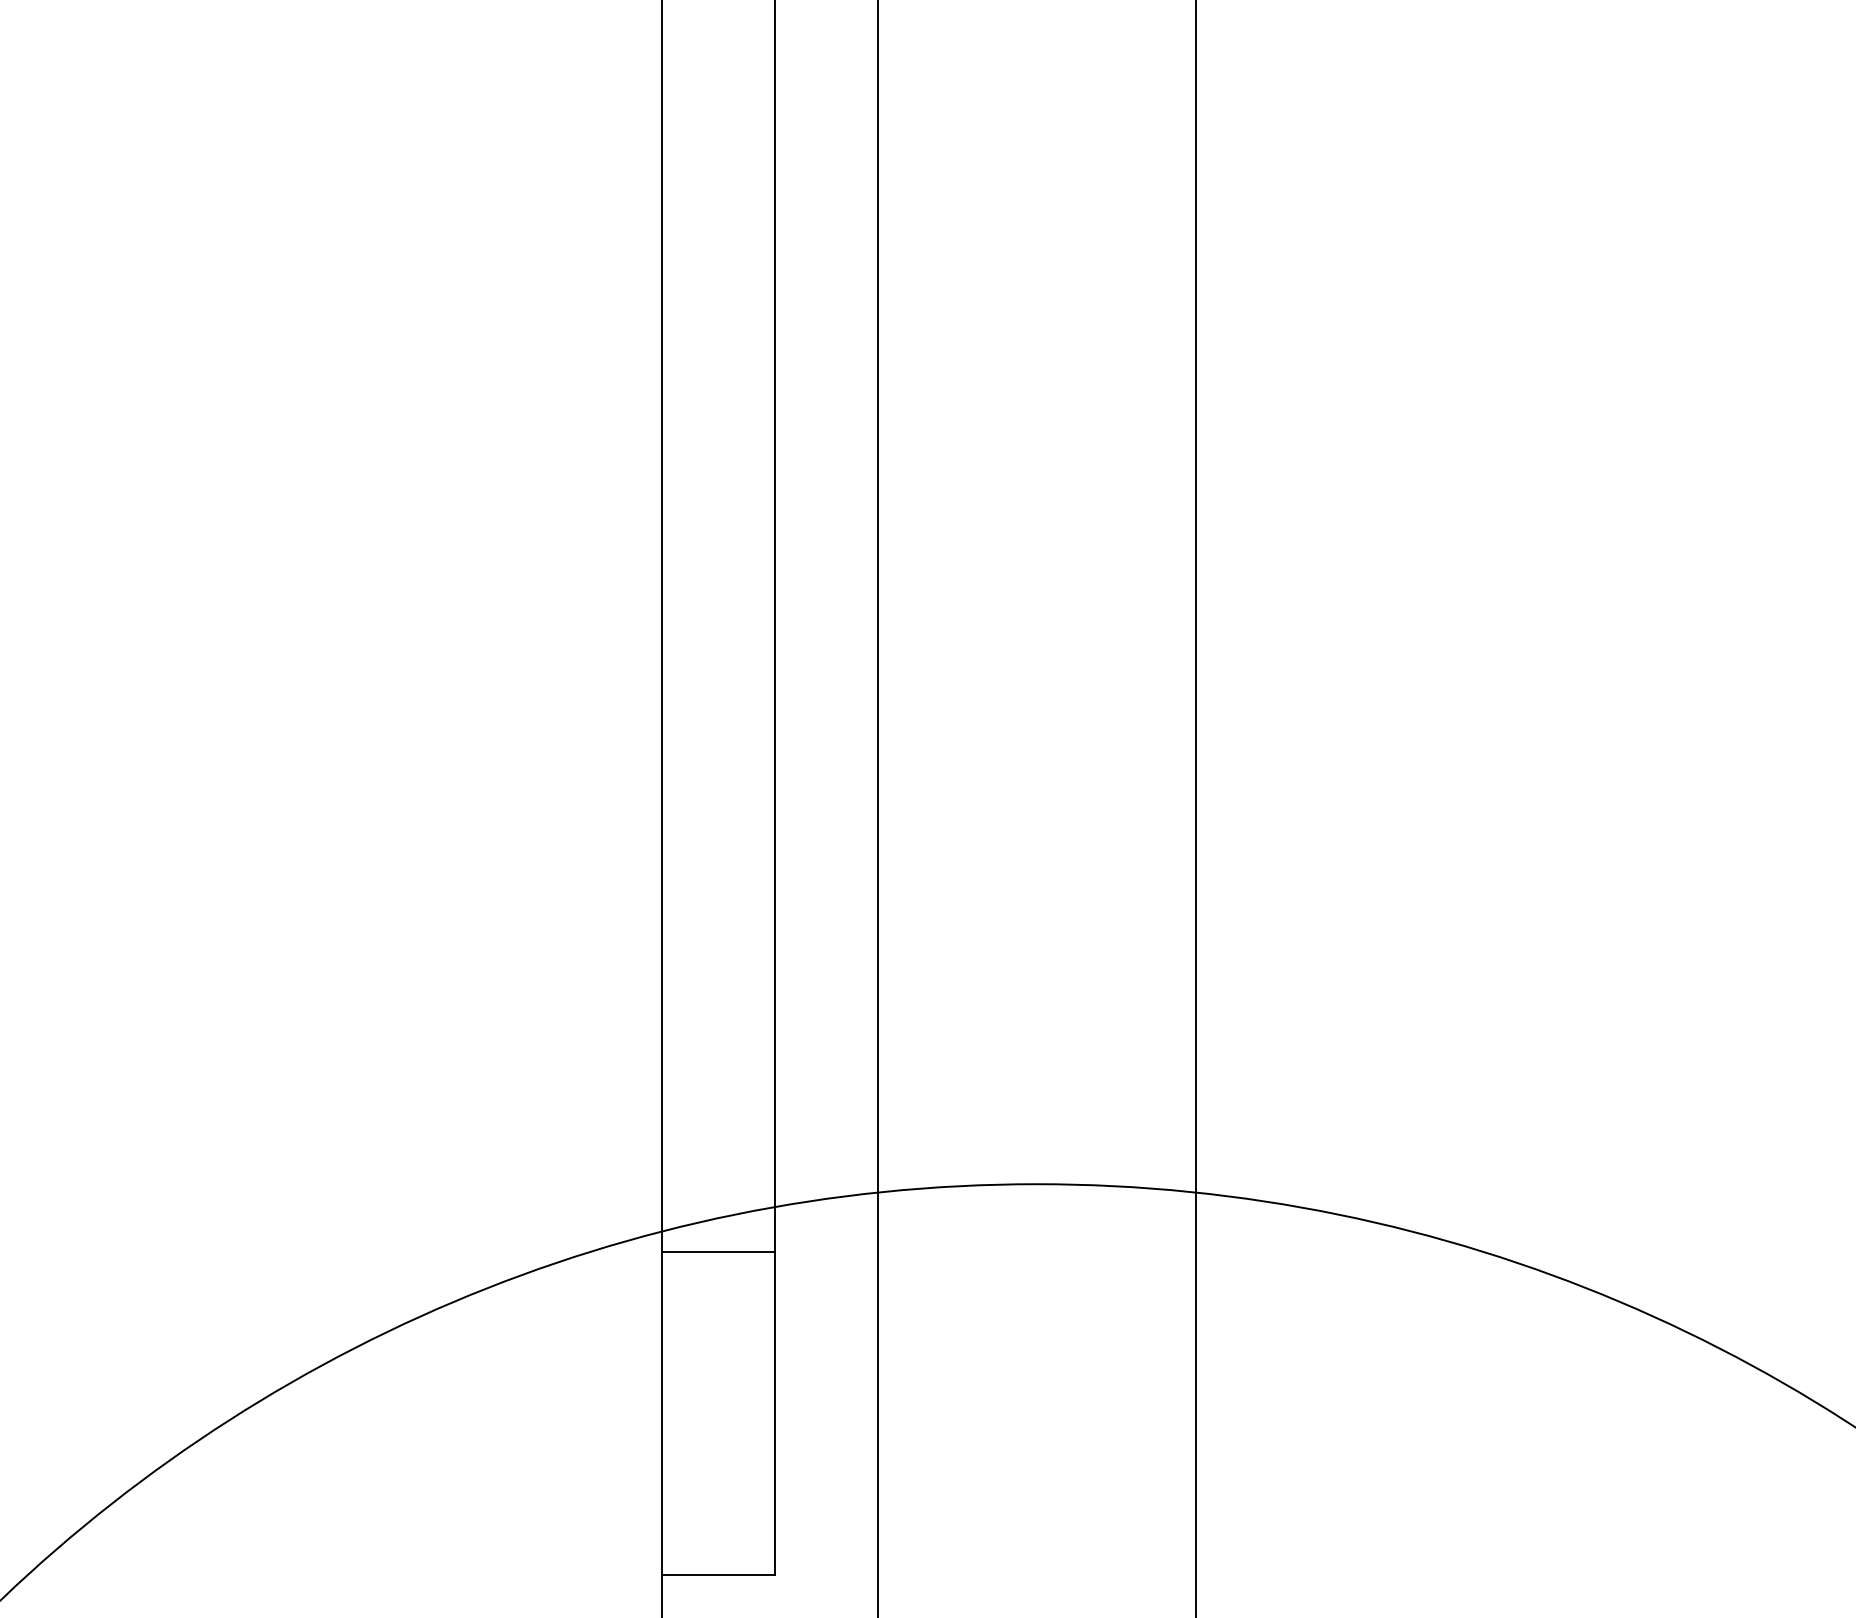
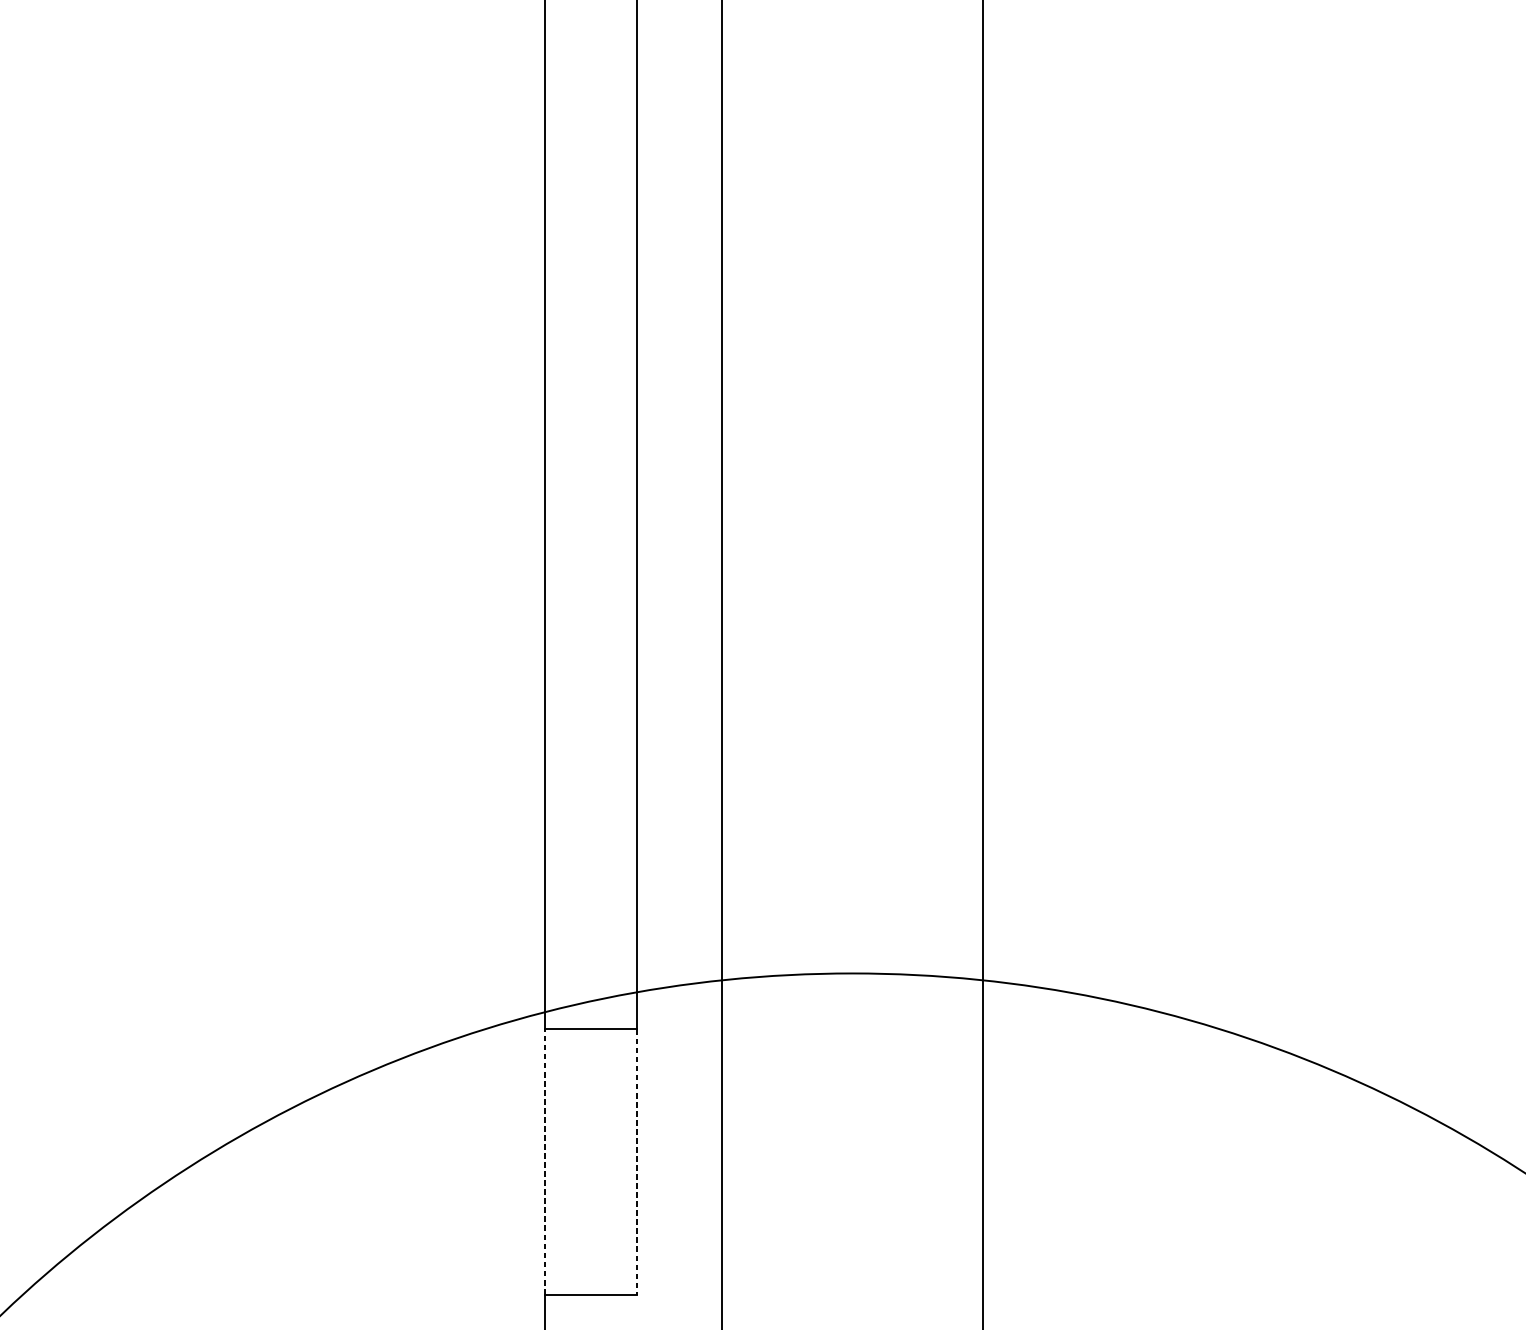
line: (662, 1413) -> (544, 1161), solid -> dashed
line: (774, 1414) -> (636, 1162), solid -> dashed

